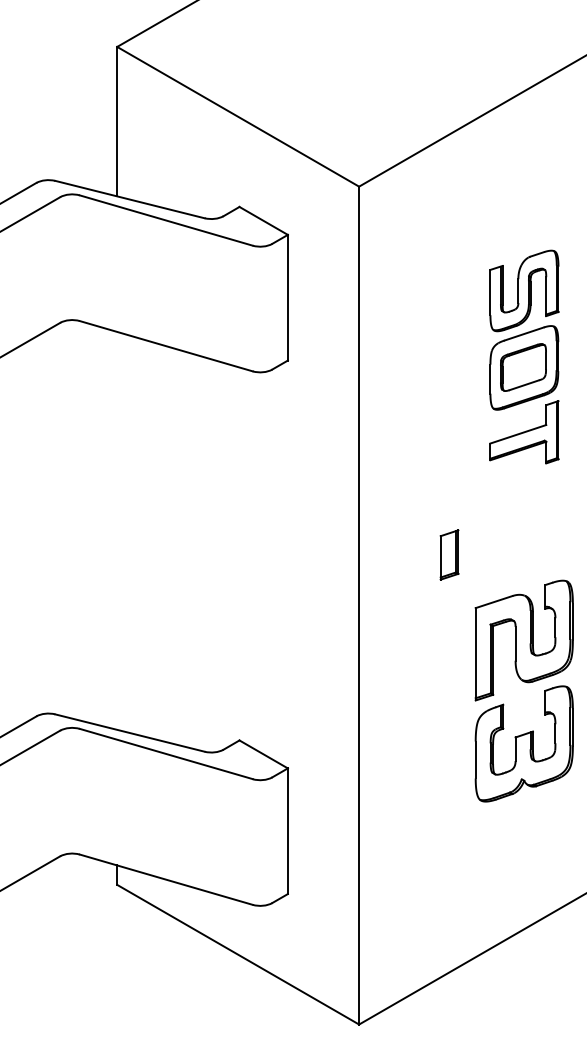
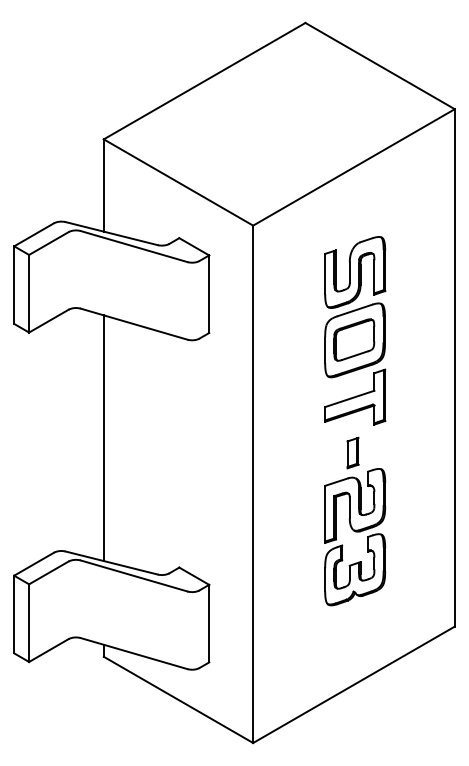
part: (524, 356) -> (355, 330), size x1.43
line: (116, 531) -> (103, 438), added
part: (448, 554) -> (352, 452), moved

